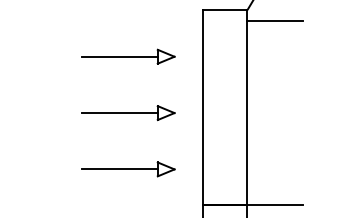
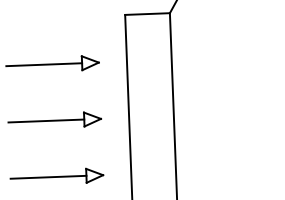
line: (275, 21) -> (198, 23), removed

